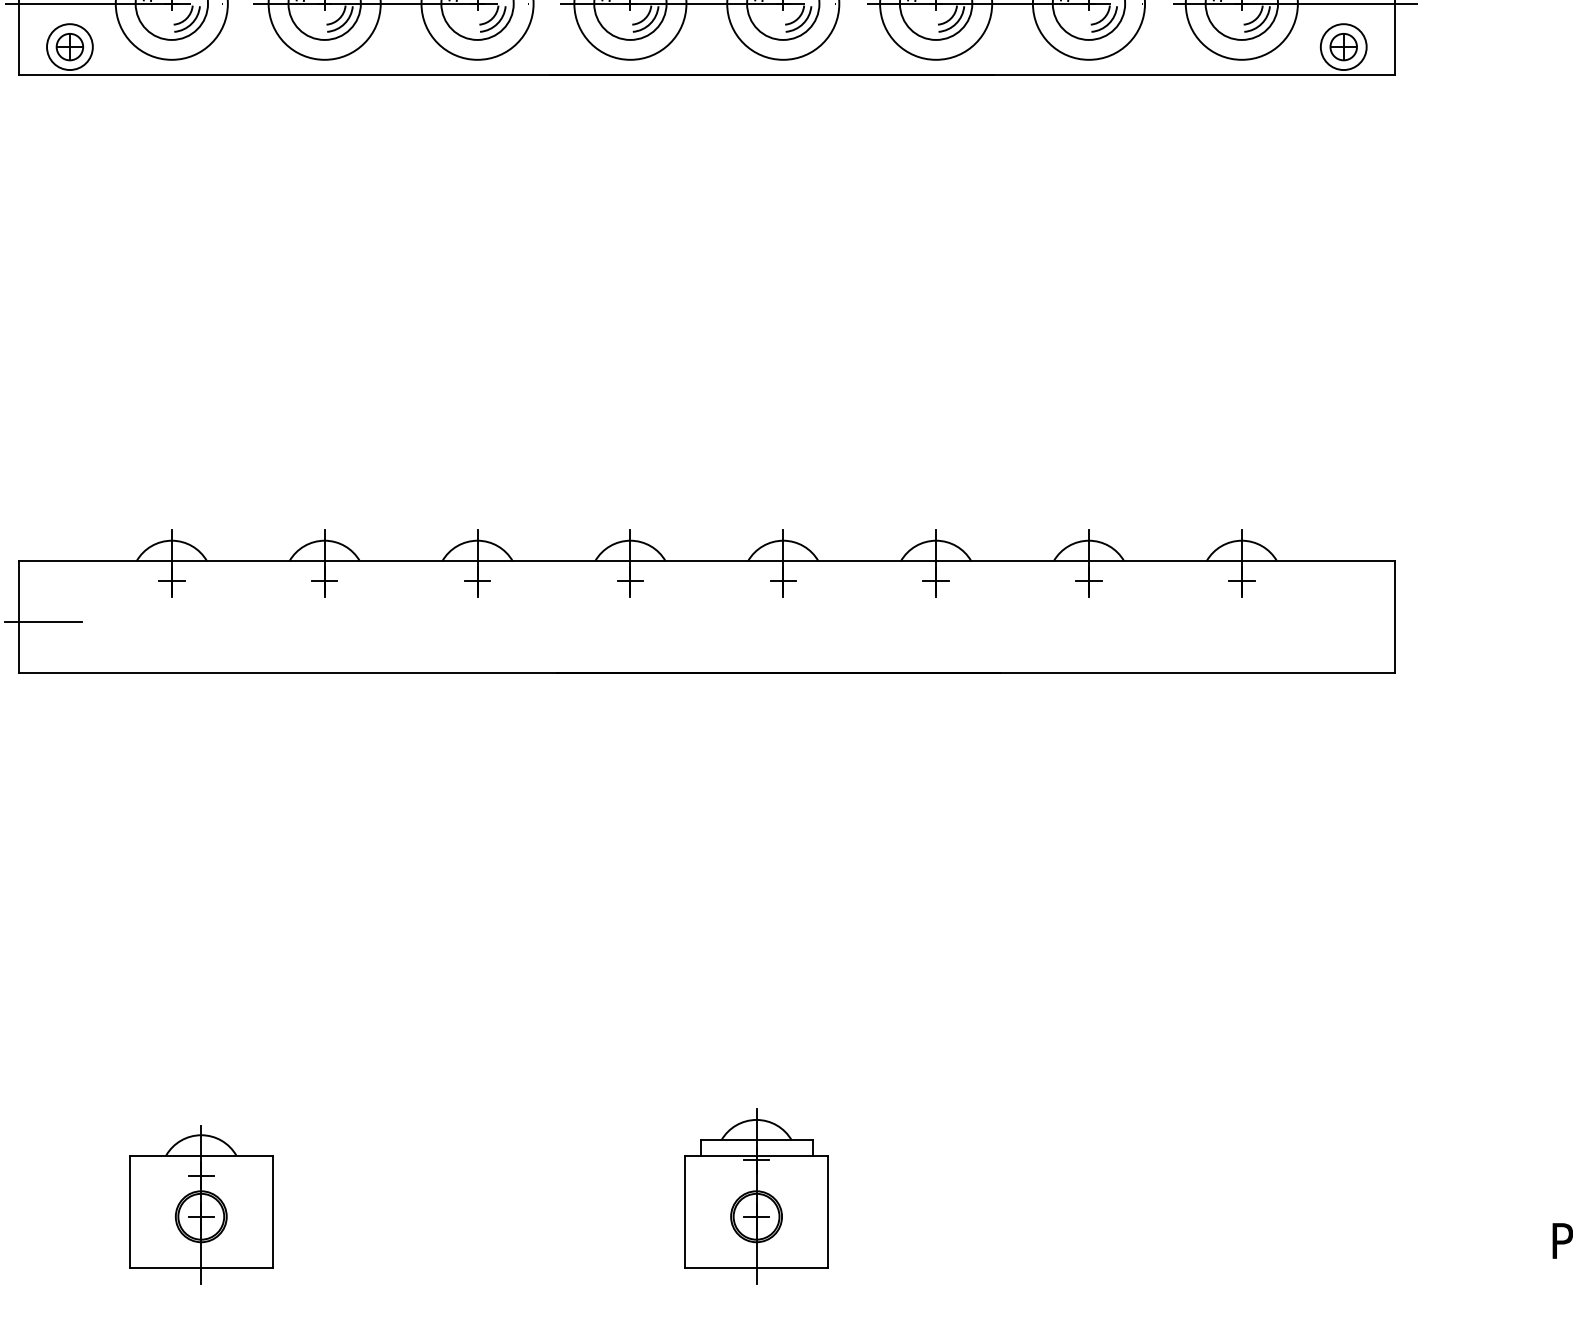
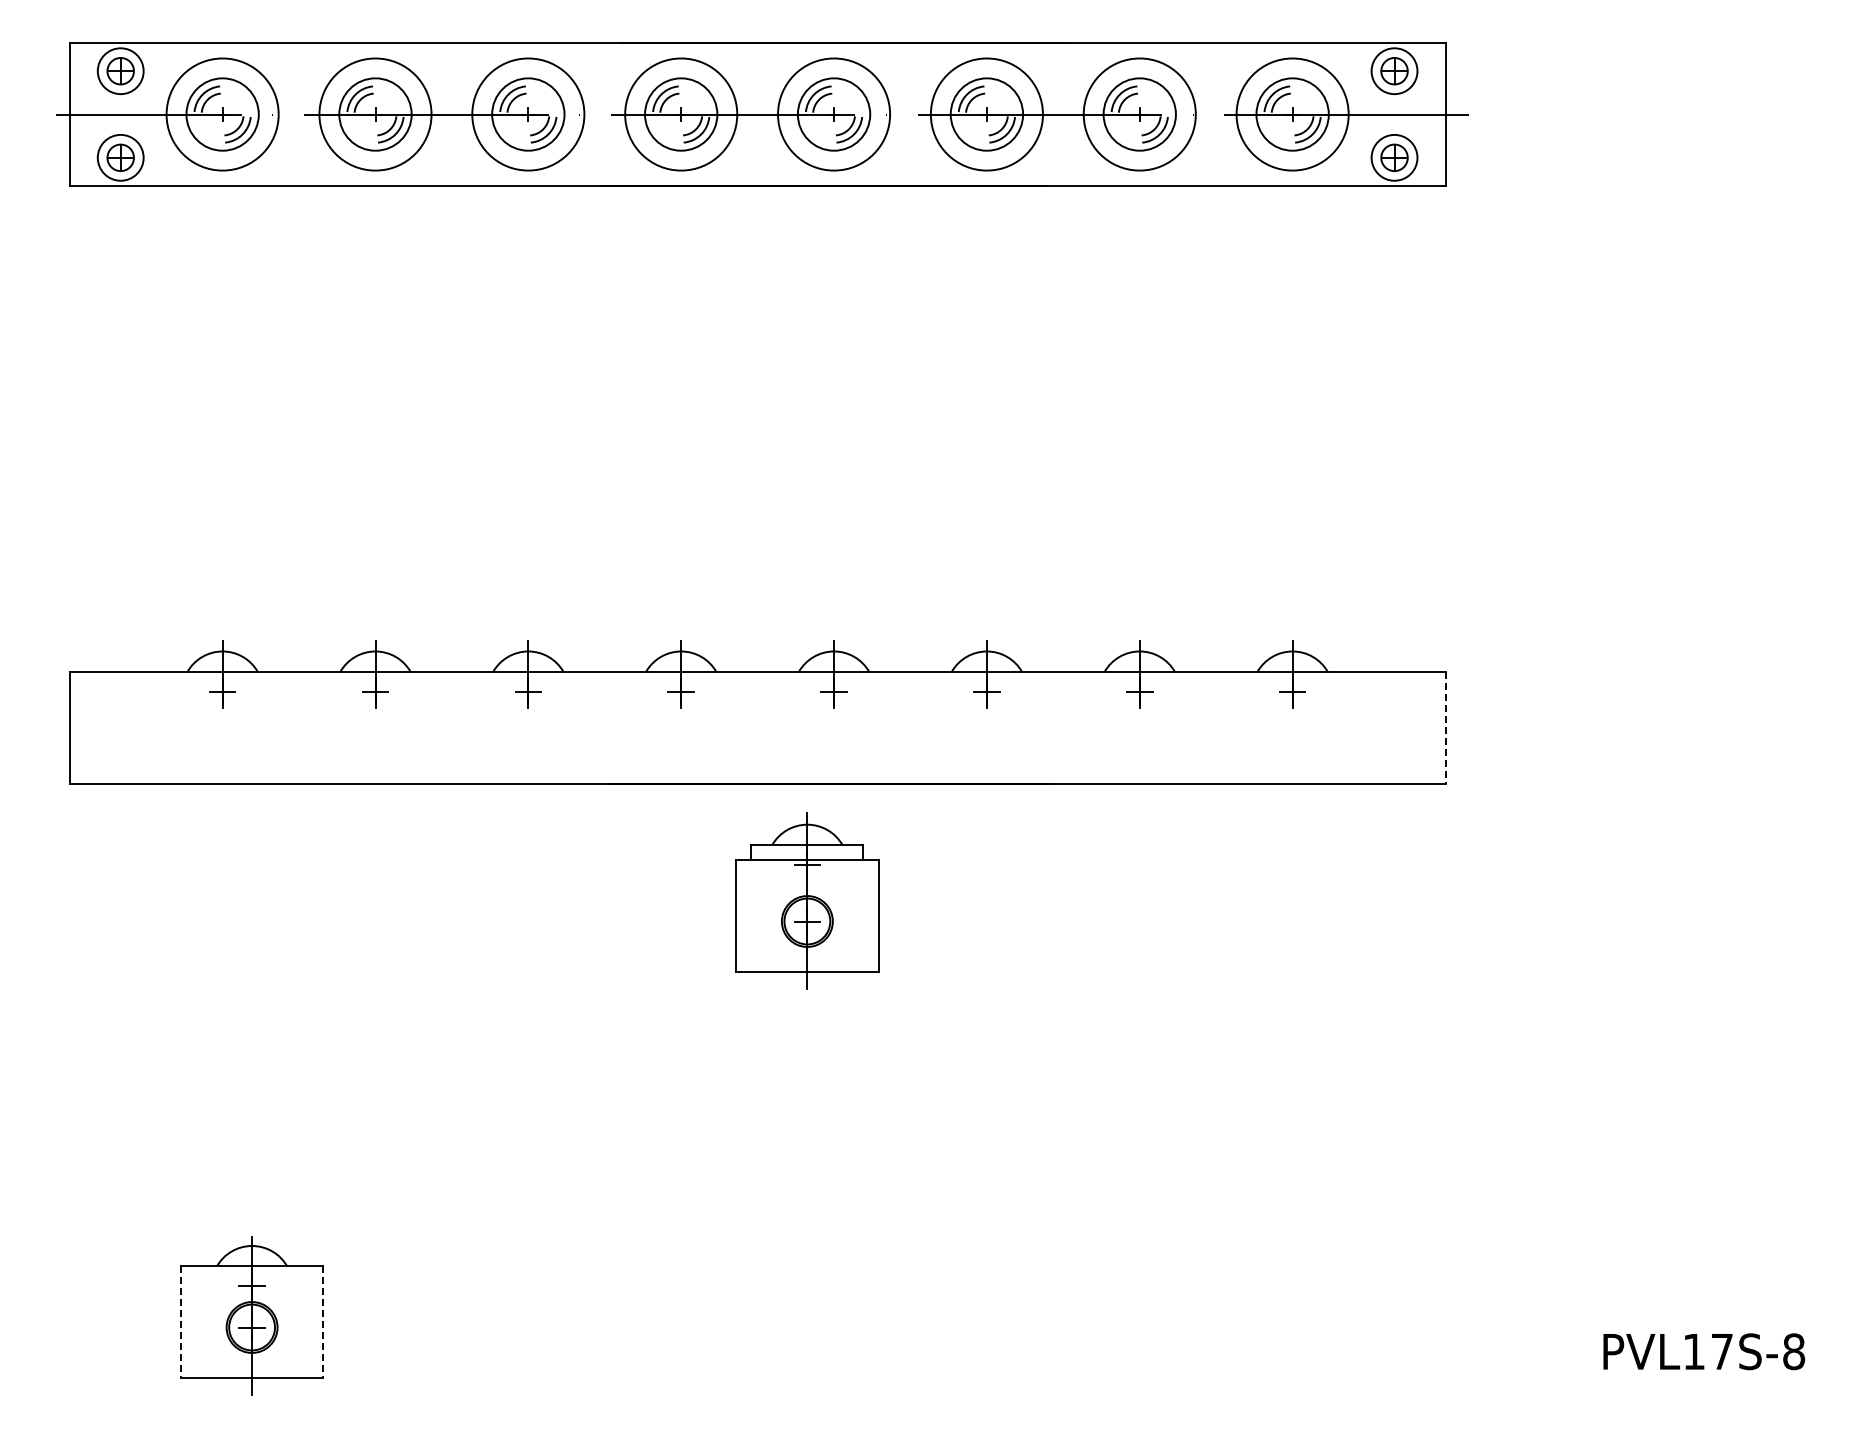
line: (1394, 617) -> (1445, 728), solid -> dashed
line: (43, 622) -> (94, 733), removed
part: (756, 1195) -> (807, 900), moved
line: (129, 1211) -> (180, 1322), solid -> dashed
line: (272, 1211) -> (323, 1322), solid -> dashed

